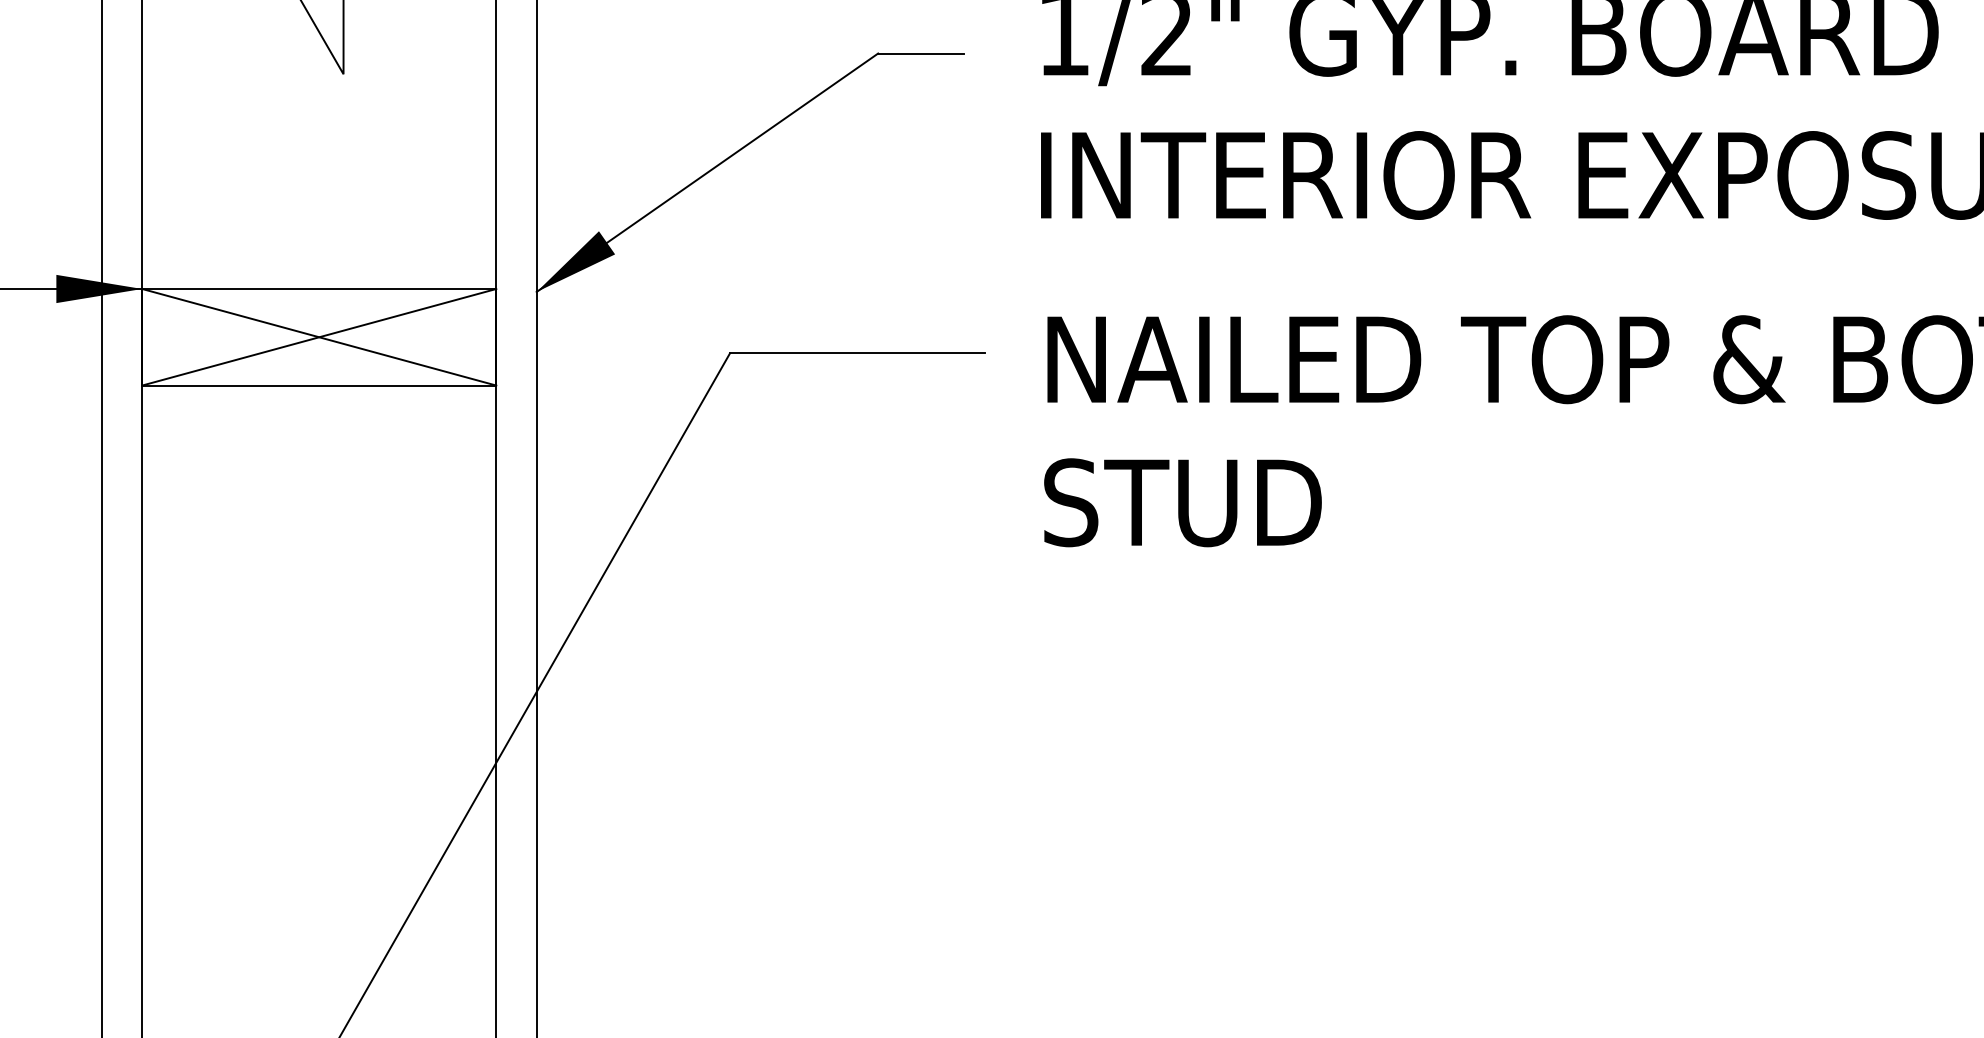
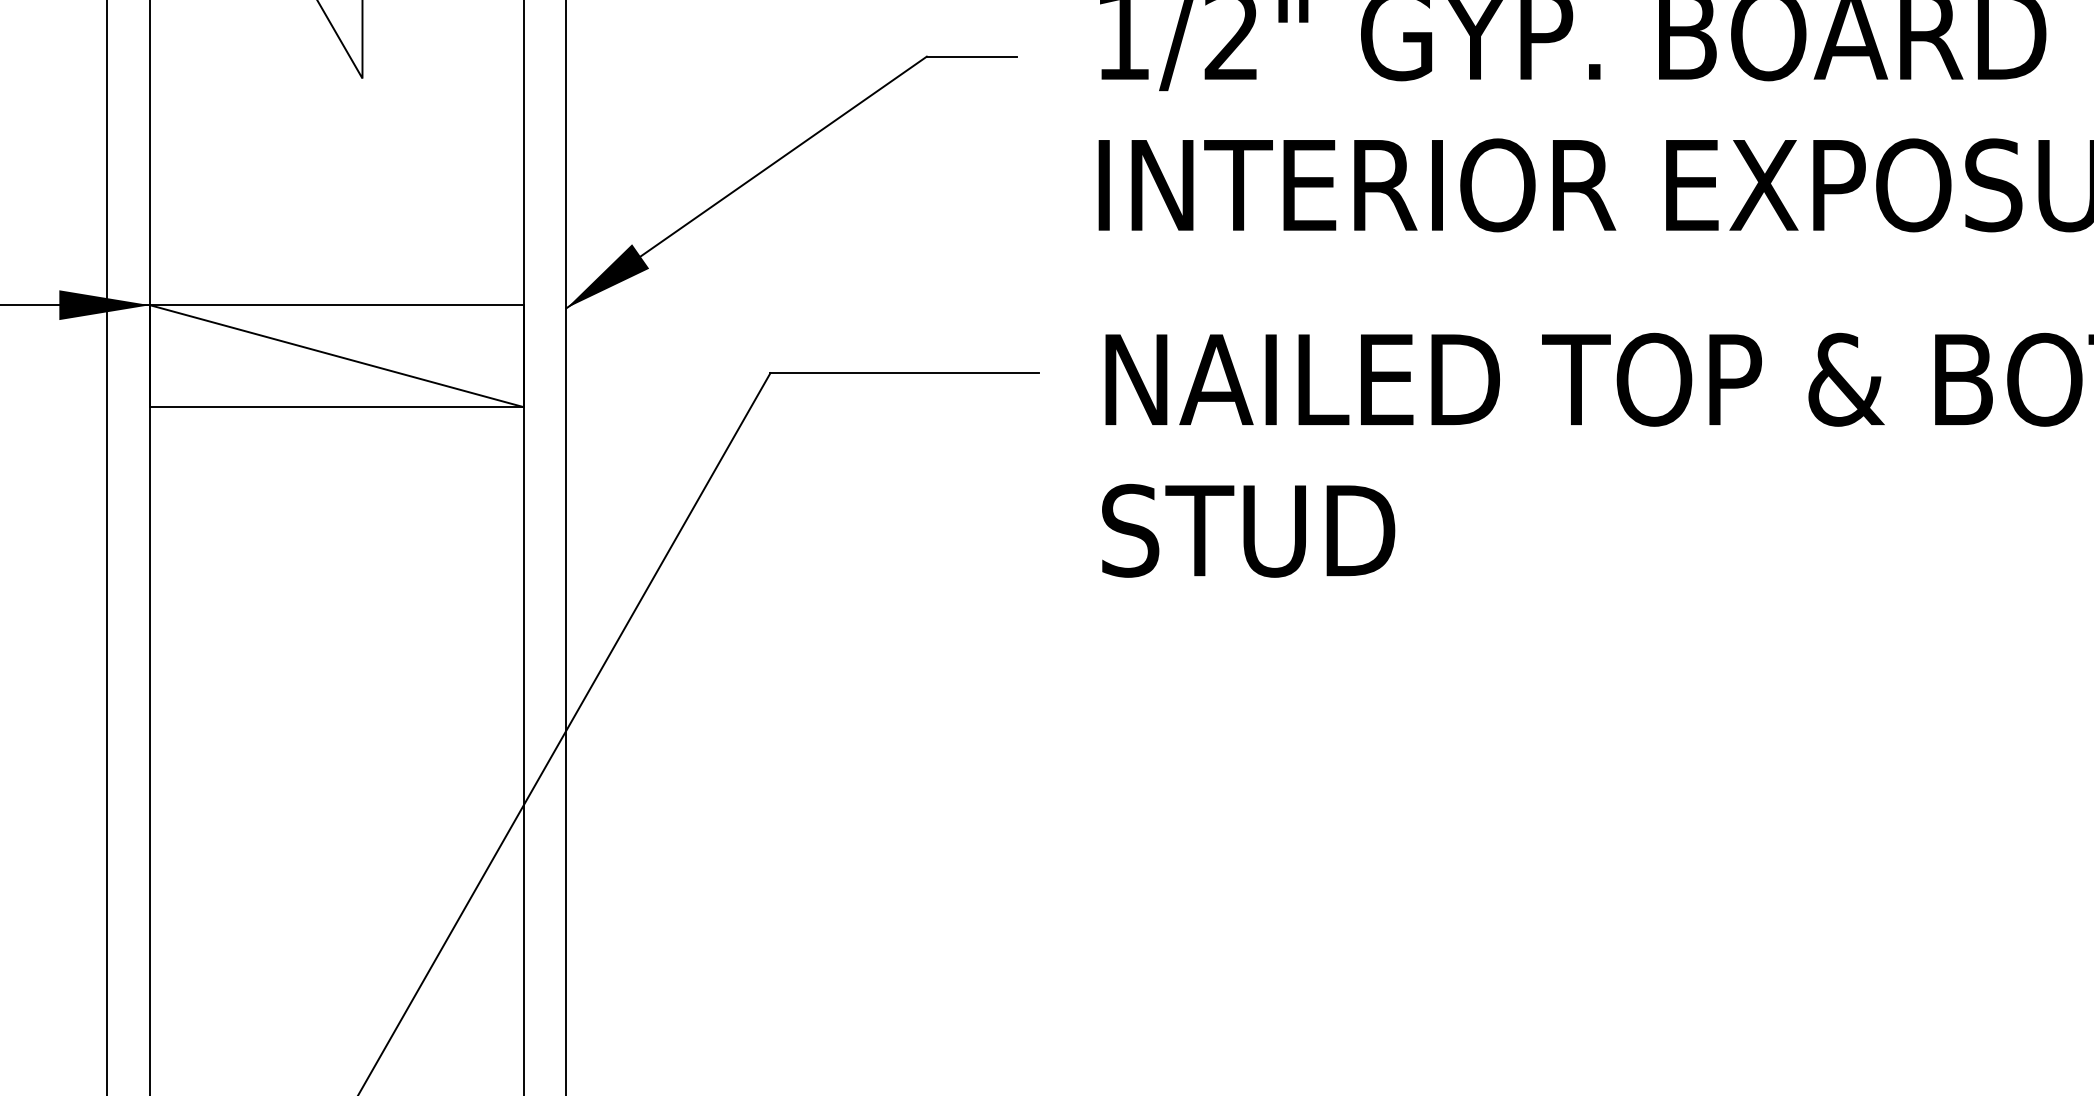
line: (319, 336) -> (337, 355), removed

